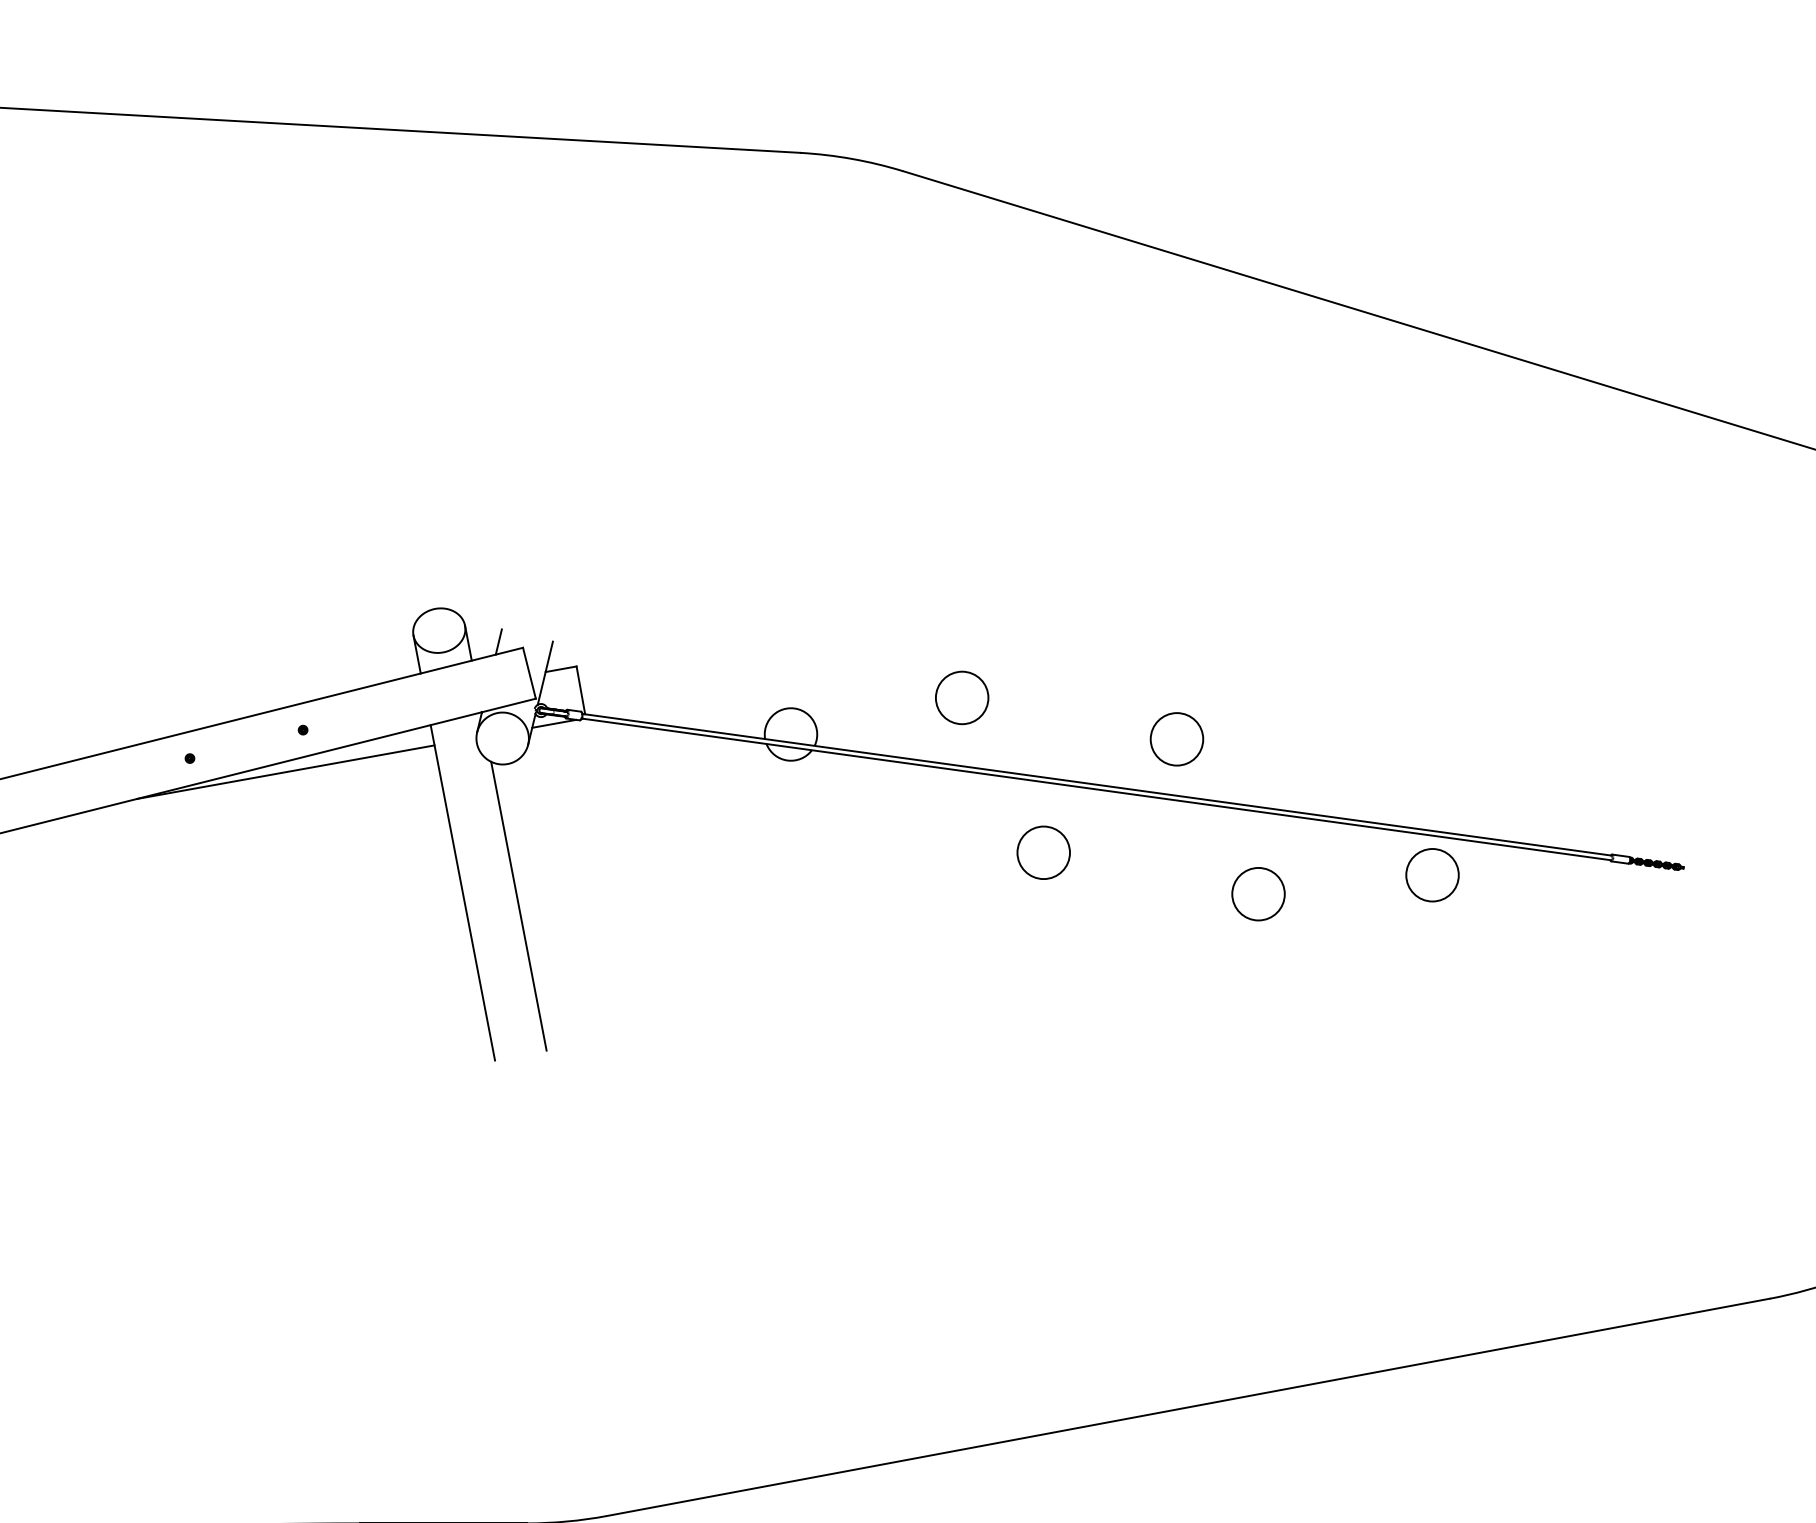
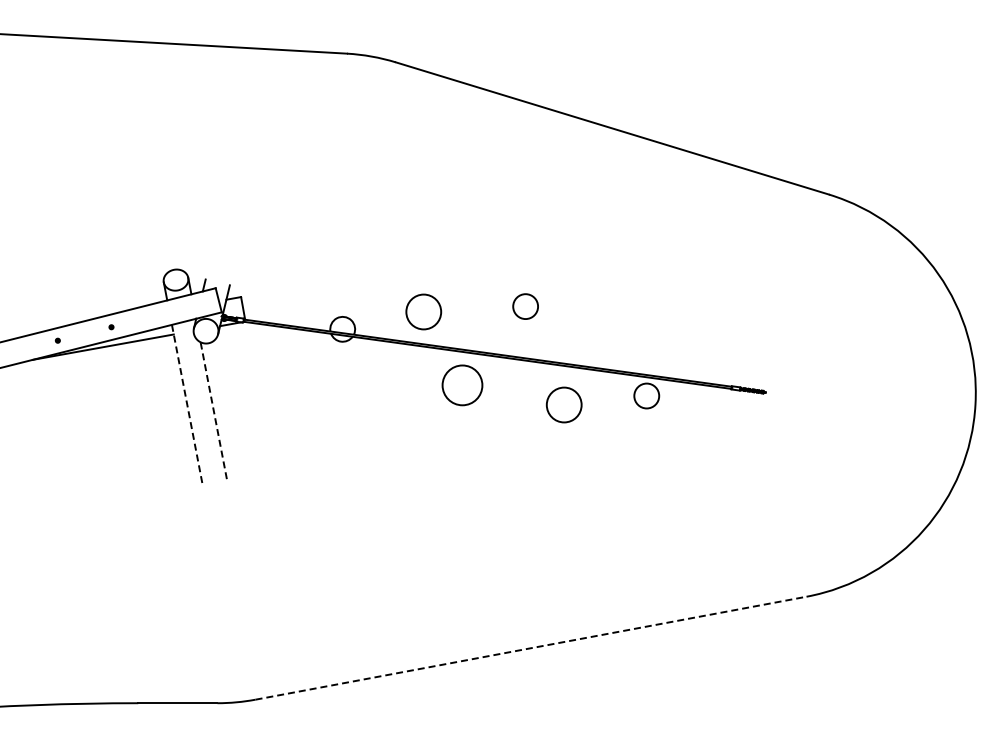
circle: (961, 696) -> (423, 311), size x1.4
circle: (1176, 739) -> (525, 306), moved
circle: (1043, 850) -> (462, 384), size x1.6
line: (463, 893) -> (187, 404), solid -> dashed
circle: (1258, 893) -> (564, 404), size x1.4
line: (518, 905) -> (213, 410), solid -> dashed
line: (1189, 1407) -> (531, 648), solid -> dashed

